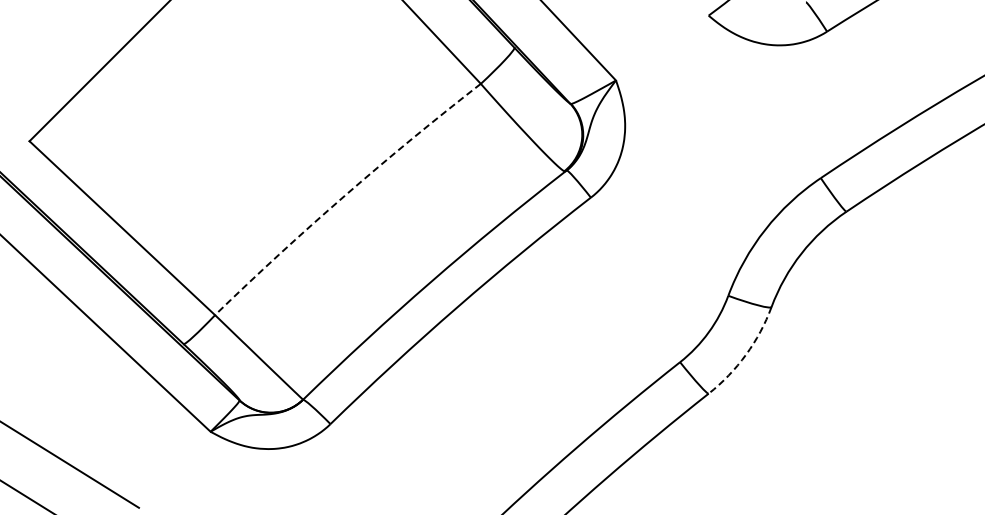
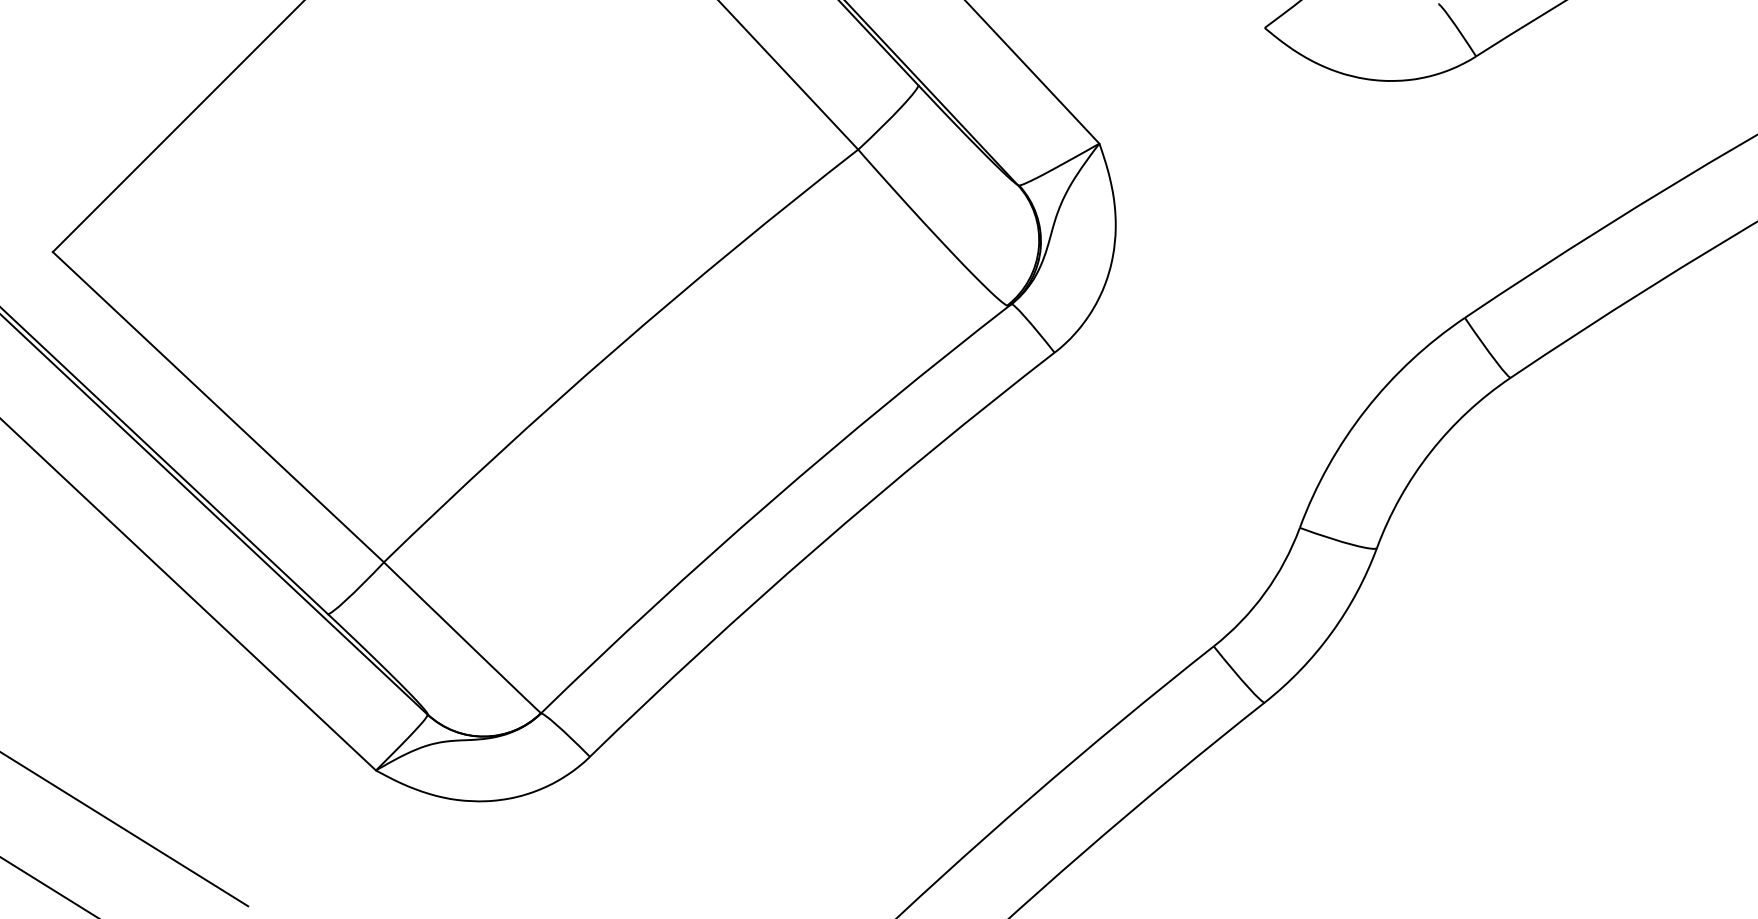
arc: (344, 195) -> (614, 348), dashed -> solid
arc: (746, 354) -> (1332, 632), dashed -> solid

